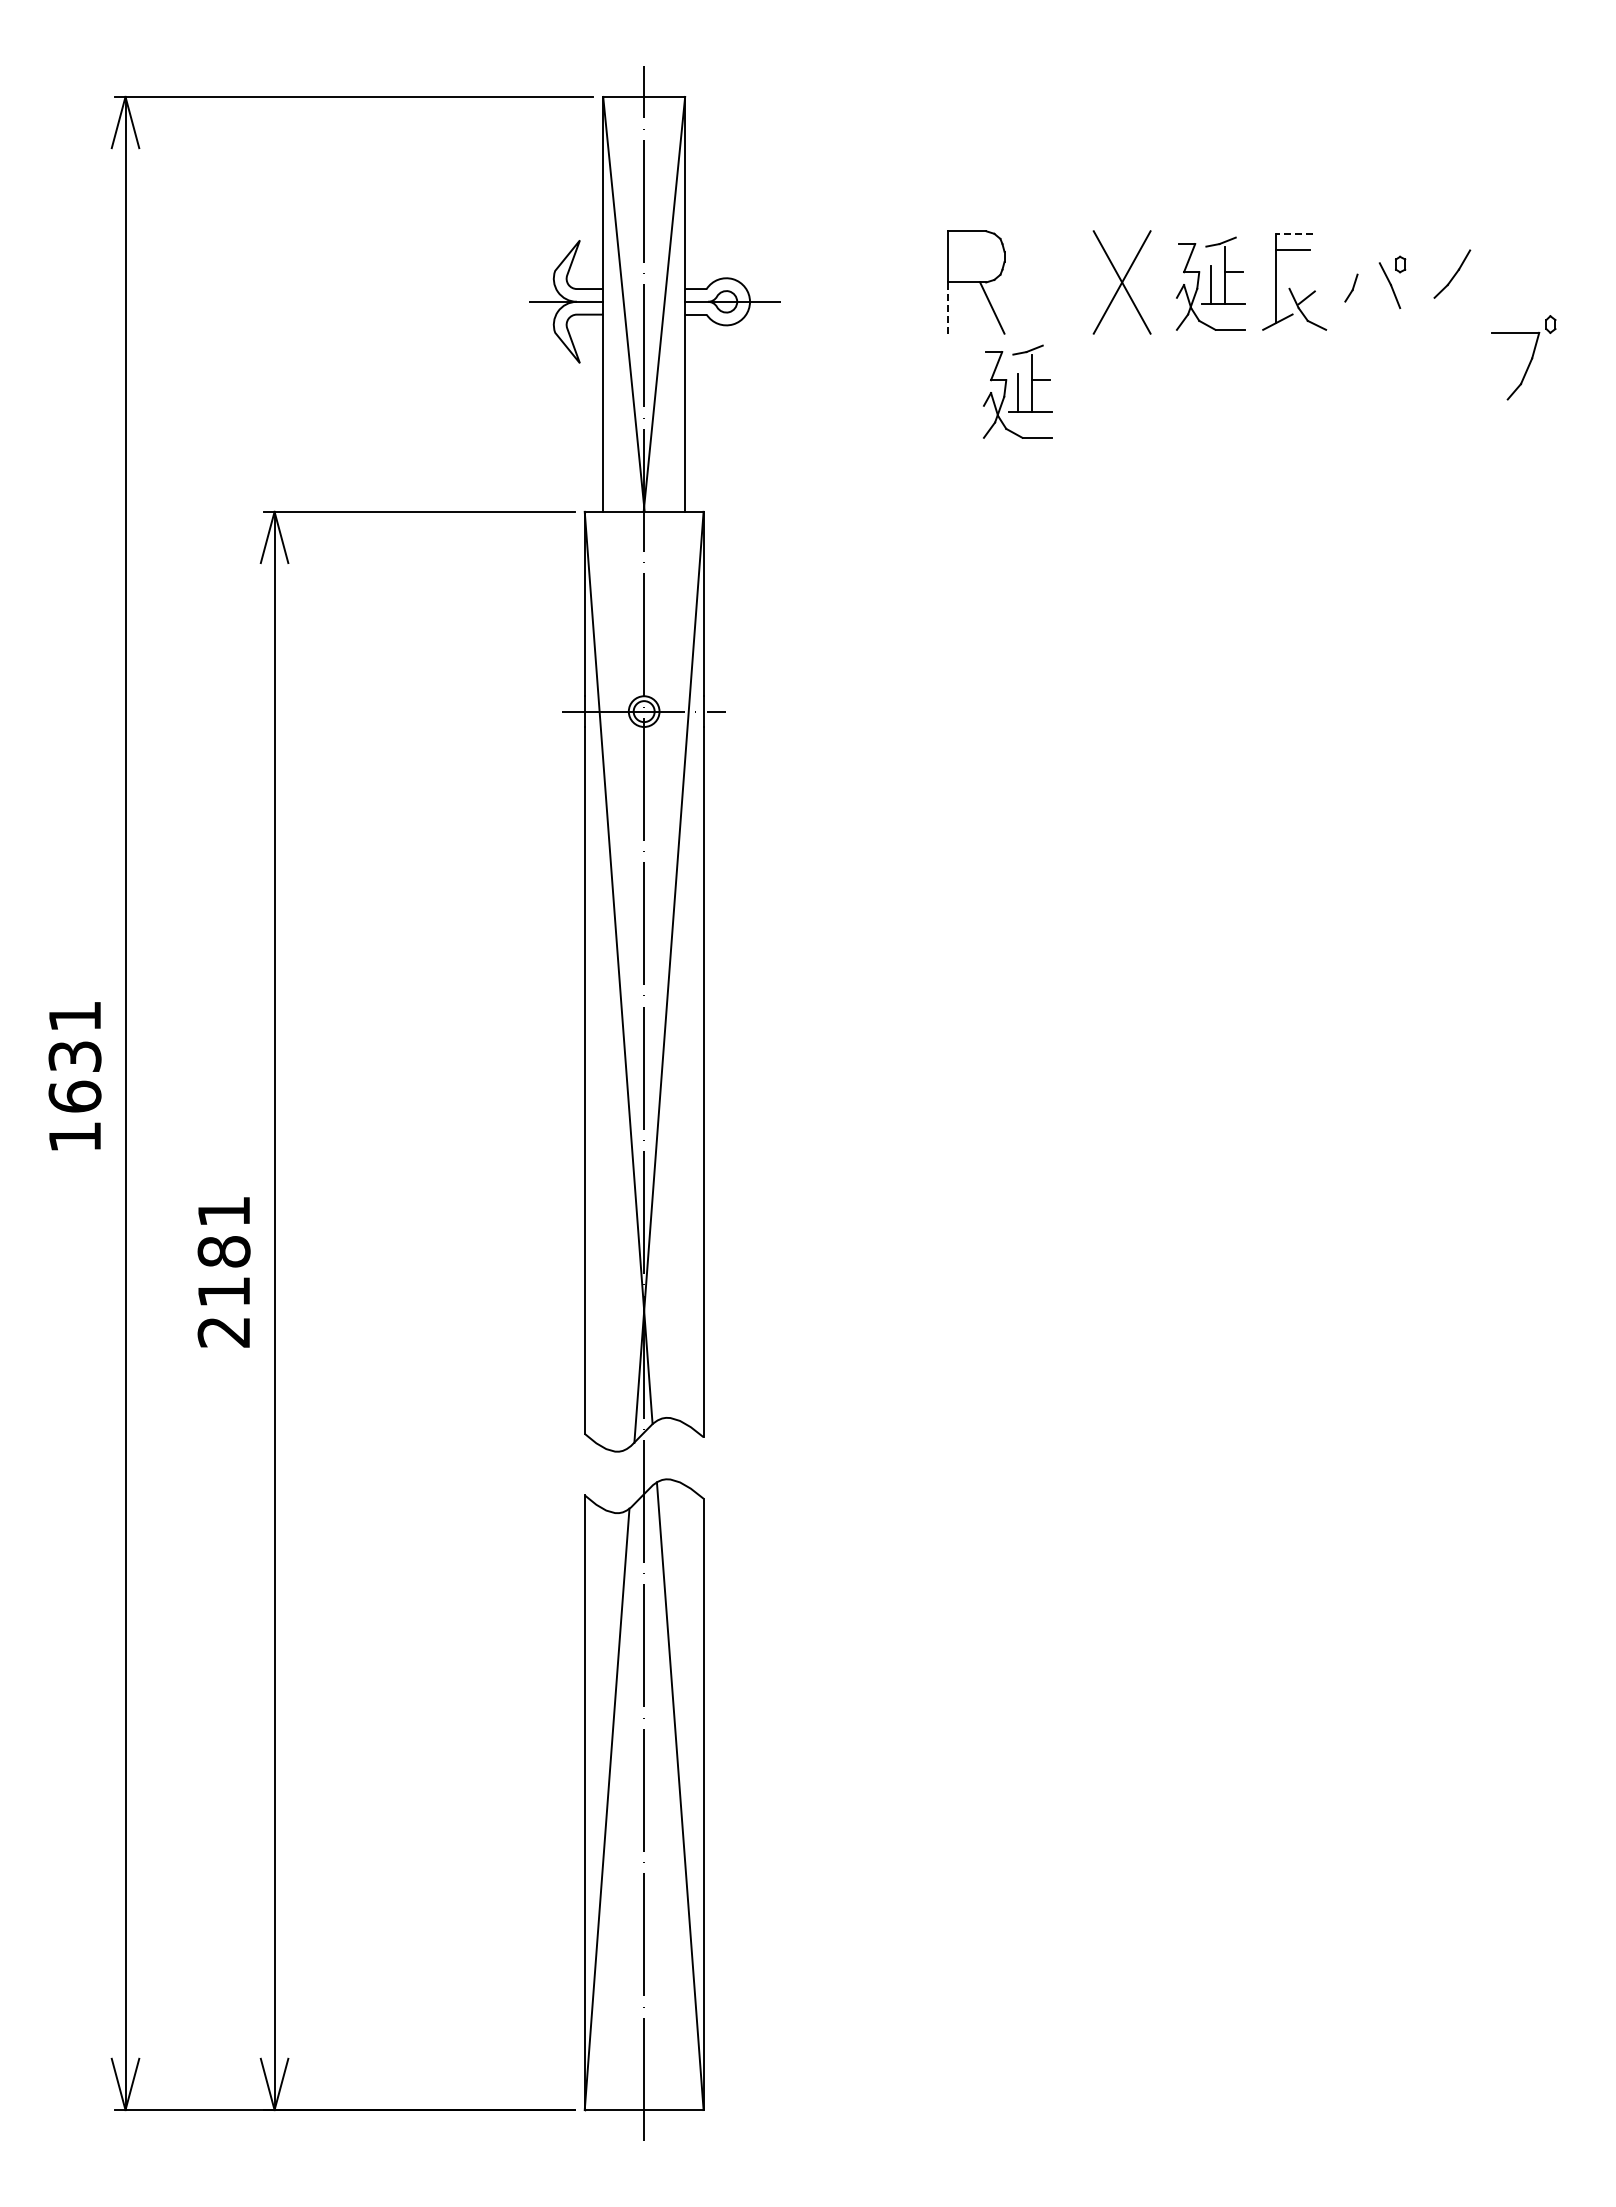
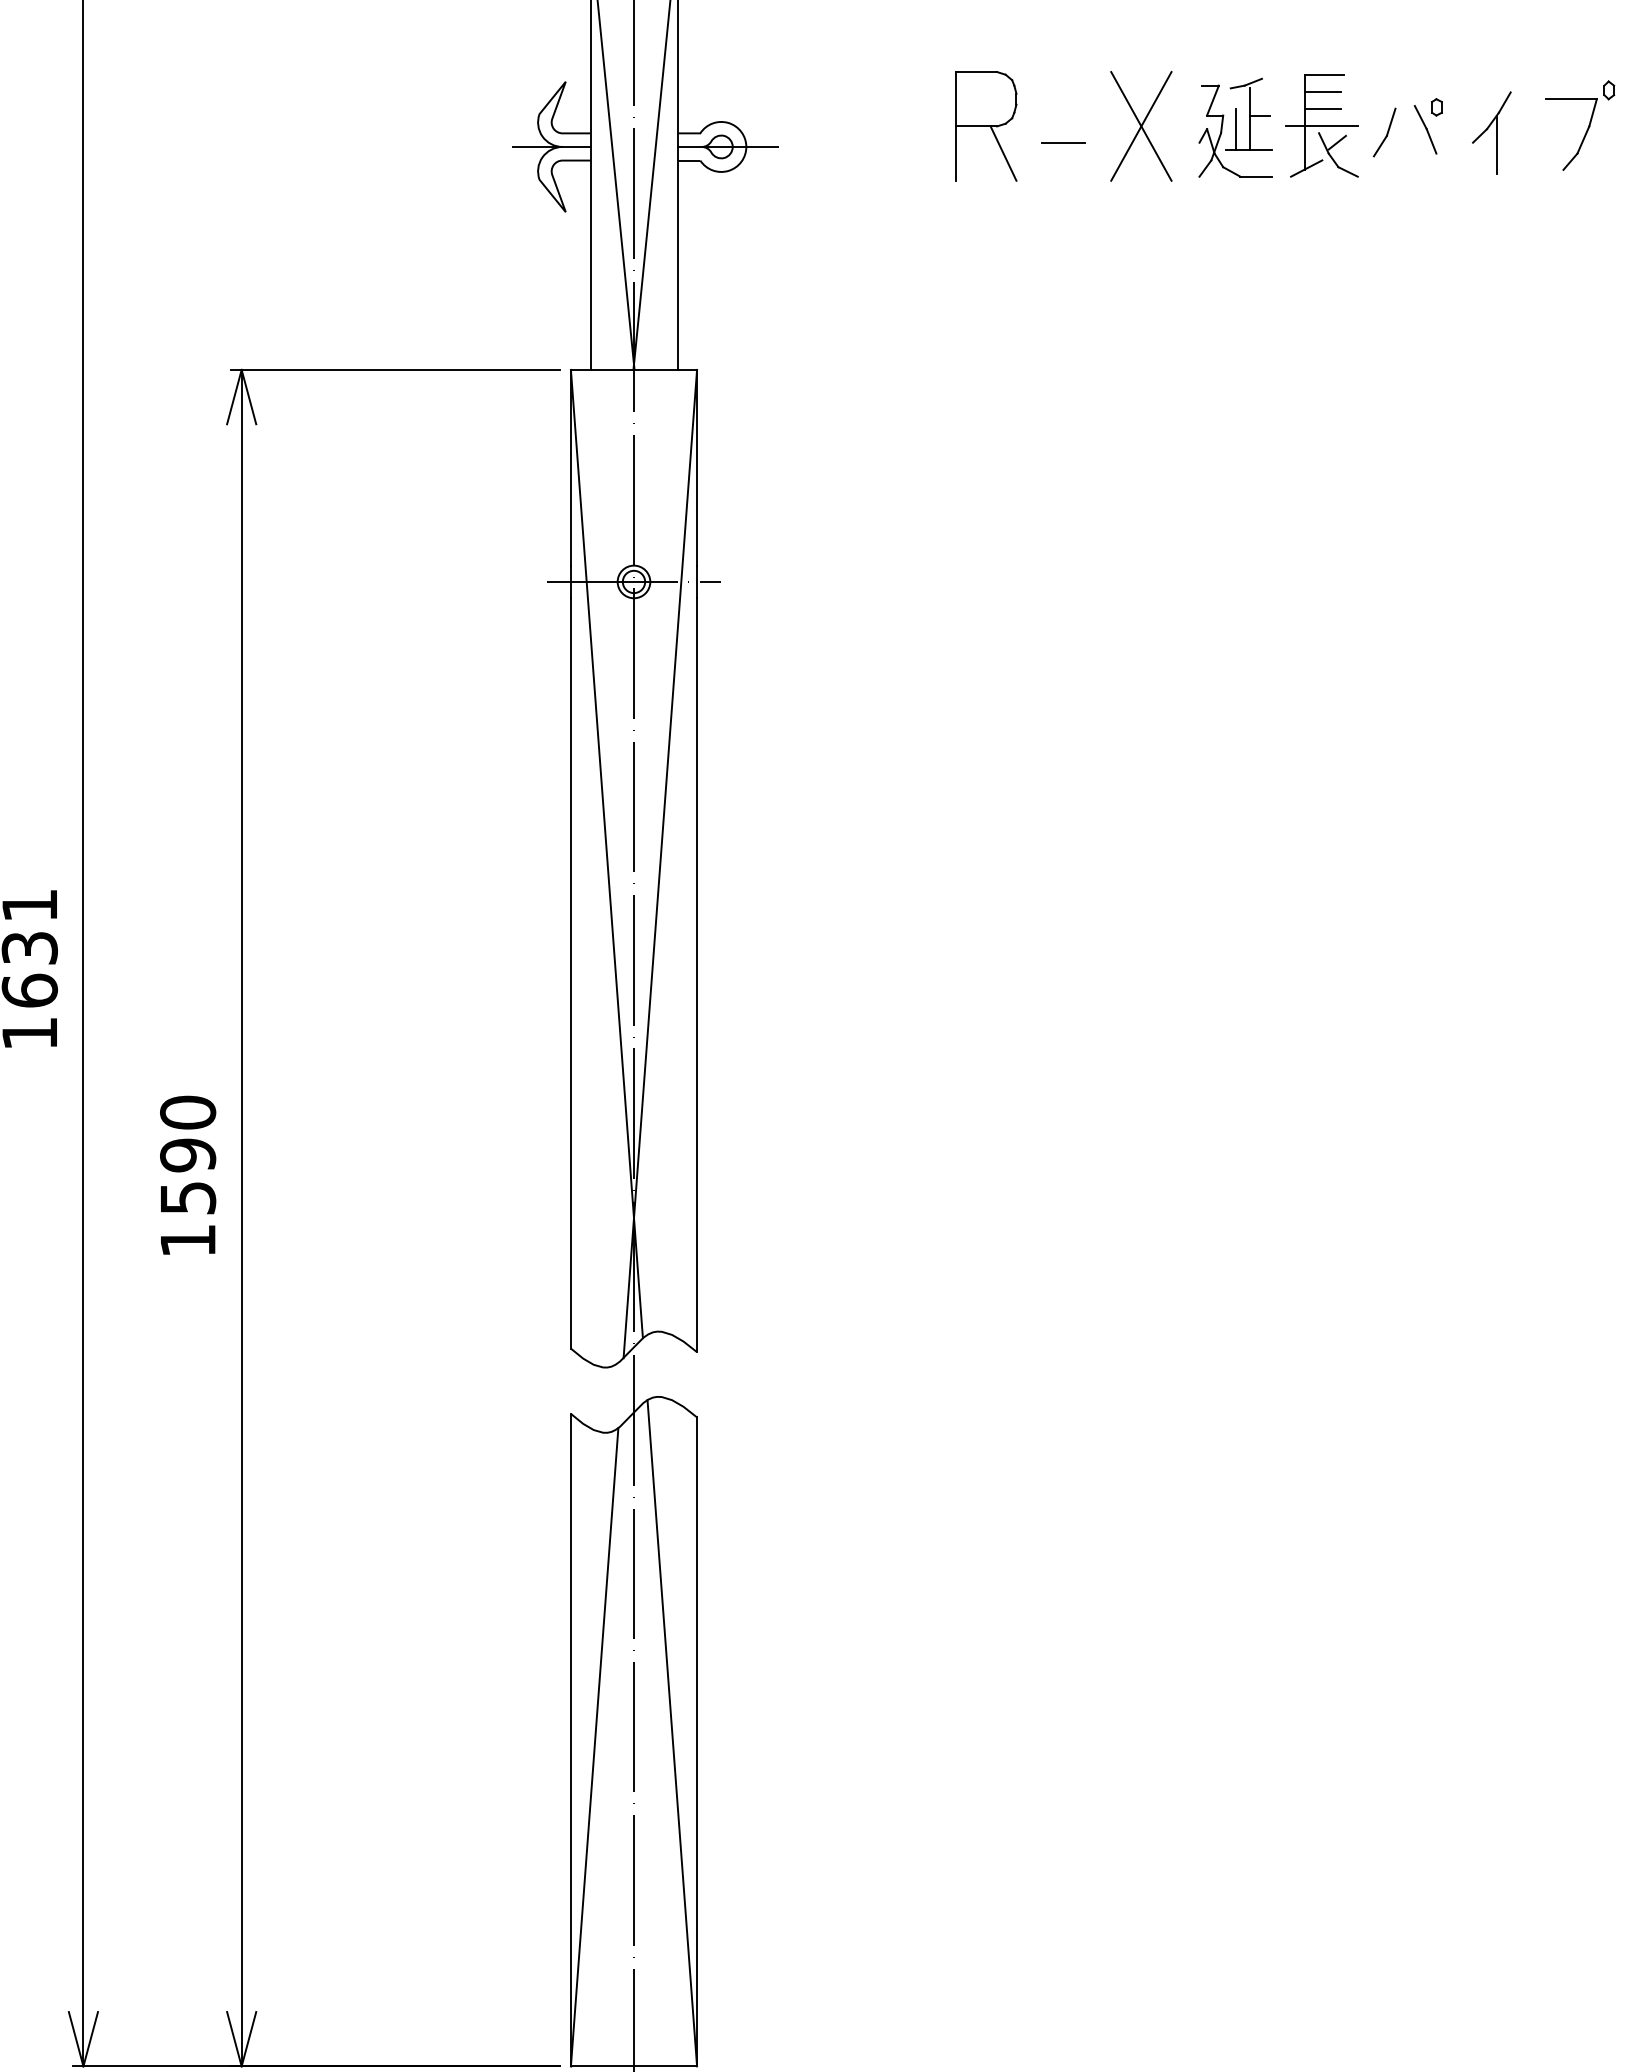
line: (1294, 233) -> (1324, 74), dashed -> solid
line: (1292, 265) -> (1322, 108), added
line: (1292, 282) -> (1322, 126), added
part: (1351, 287) -> (1384, 131), size x1.67
line: (1048, 297) -> (1063, 142), added
line: (1456, 299) -> (1496, 144), added
line: (947, 308) -> (955, 154), dashed -> solid
part: (1529, 361) -> (1586, 129), moved
part: (1017, 391) -> (1030, 242), removed
text: (223, 1271) -> (187, 1176), 2181 -> 1590

